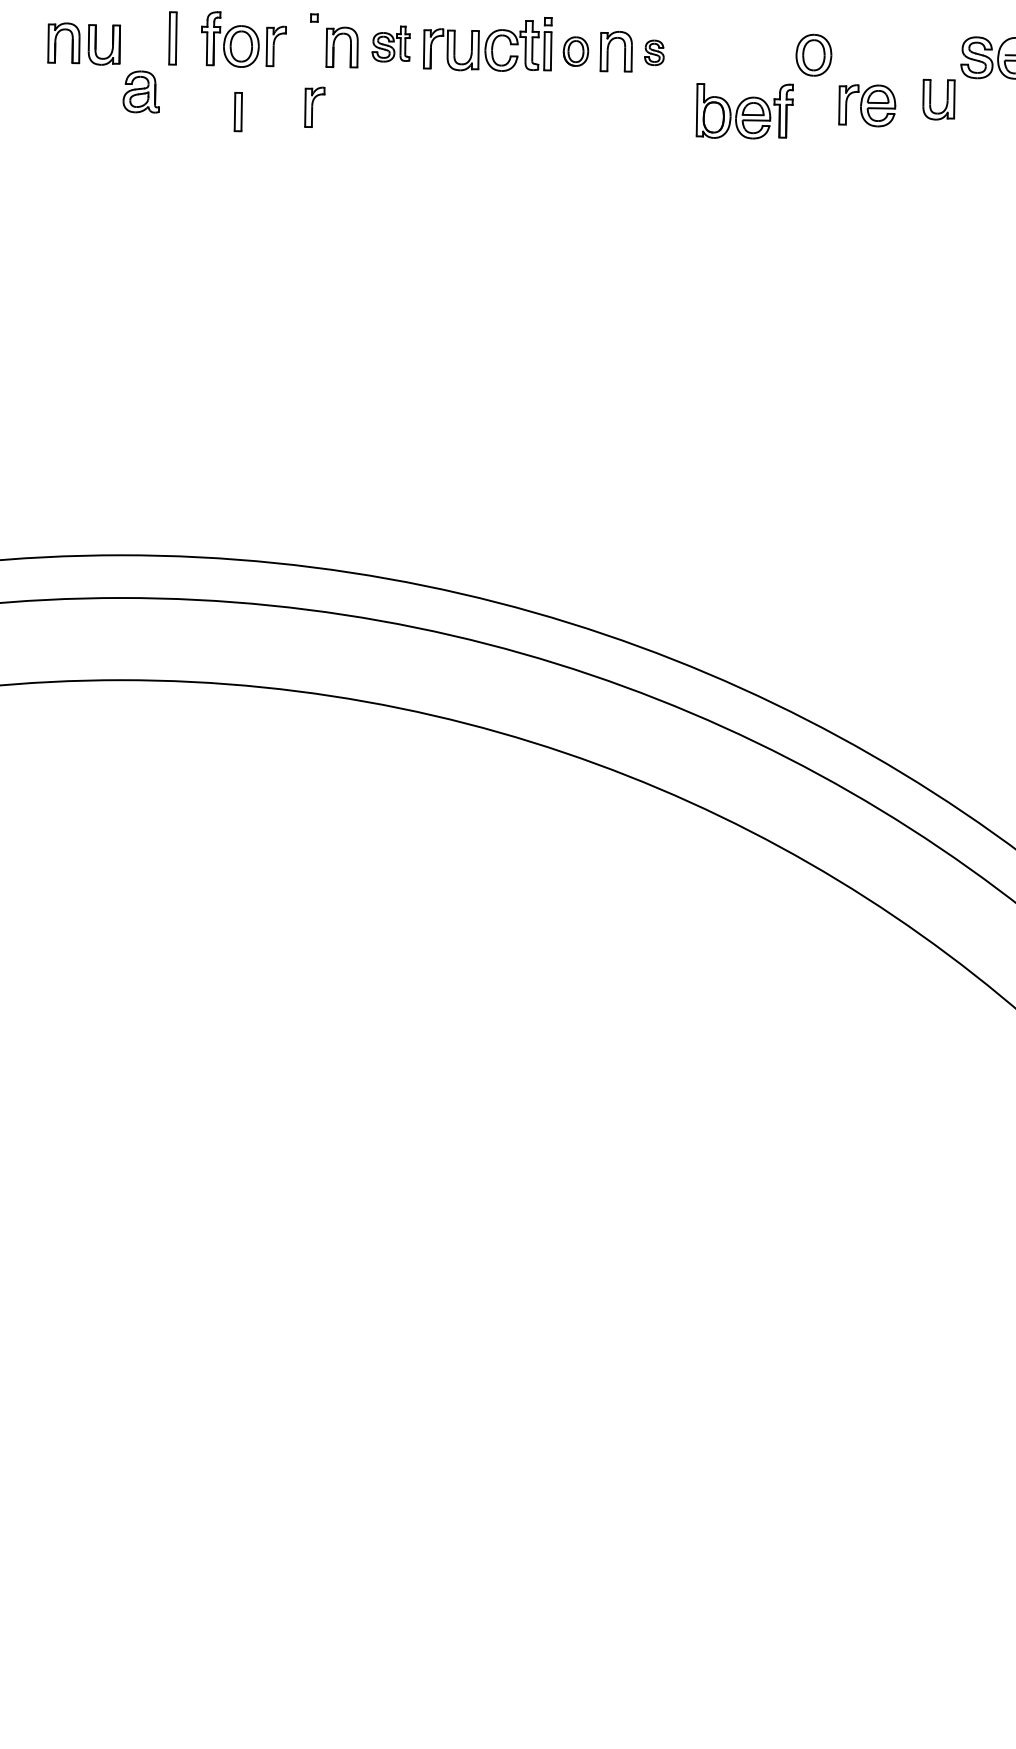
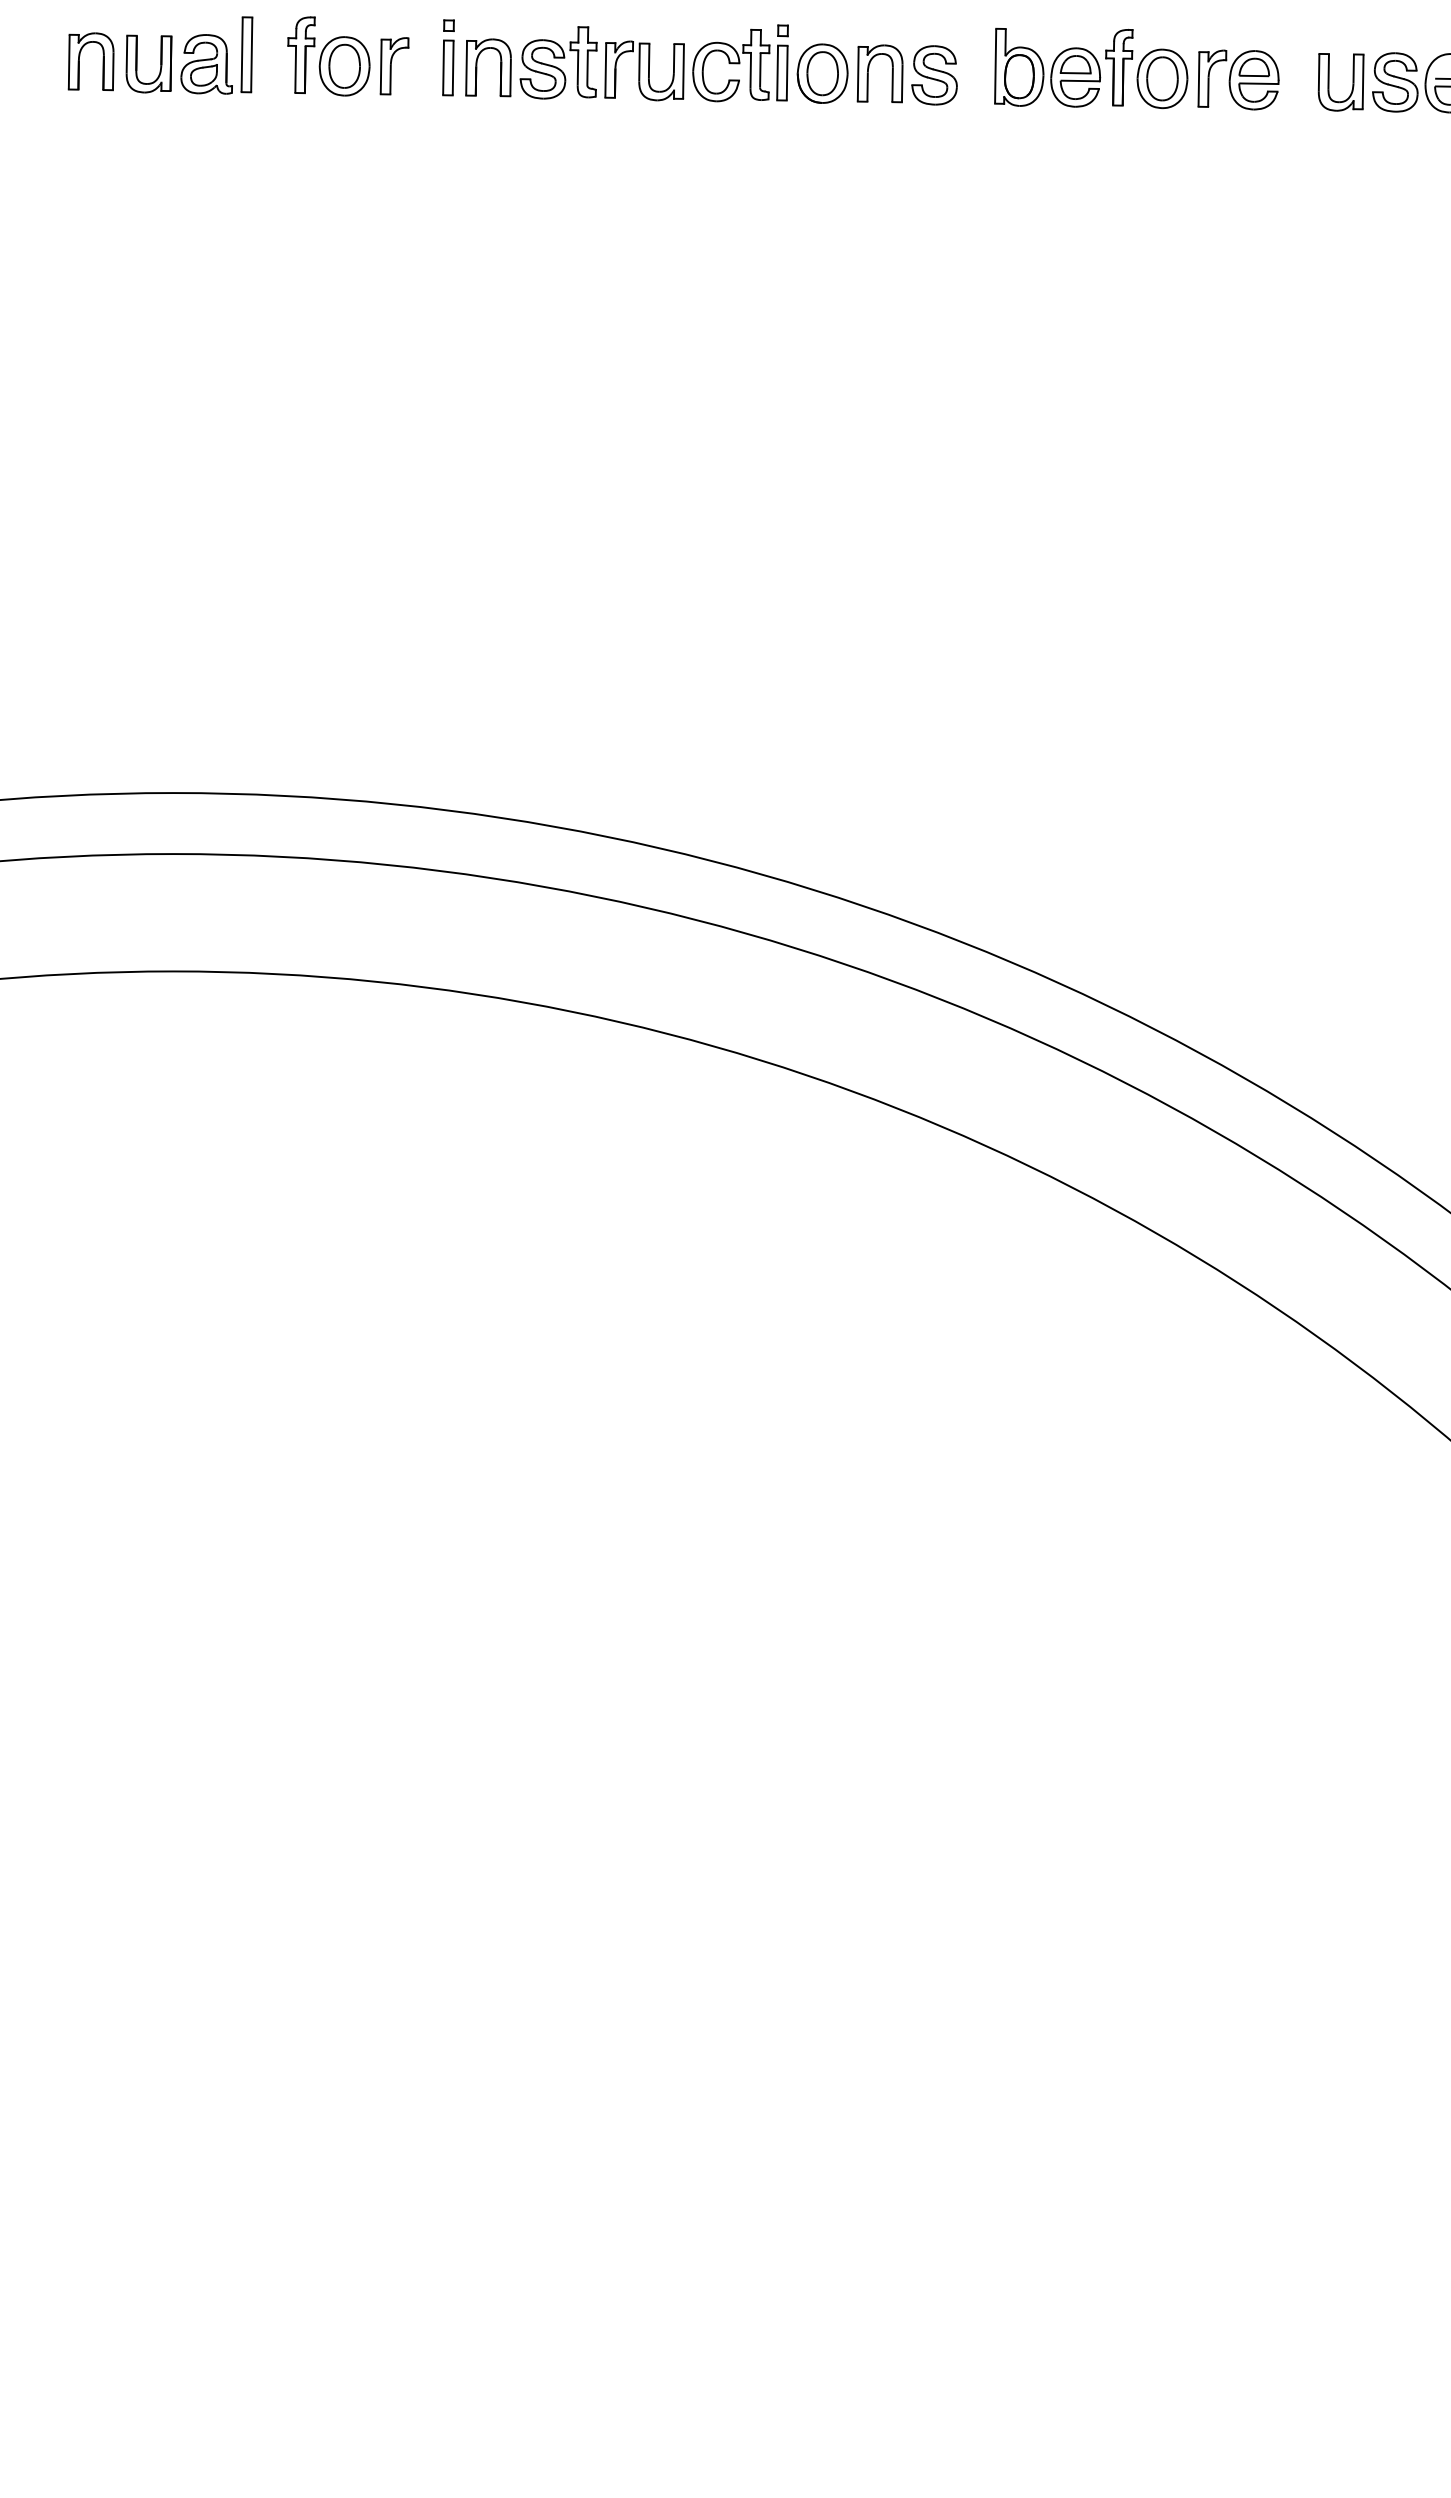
part: (391, 43) -> (558, 62), size x1.43
part: (575, 51) -> (822, 73), size x1.43
part: (654, 52) -> (934, 75), size x1.67
part: (141, 92) -> (206, 64), moved
part: (930, 99) -> (1329, 82), moved
part: (867, 105) -> (1238, 79), moved
part: (314, 107) -> (449, 153), removed
part: (238, 111) -> (448, 67), moved
part: (744, 111) -> (1063, 67), moved

